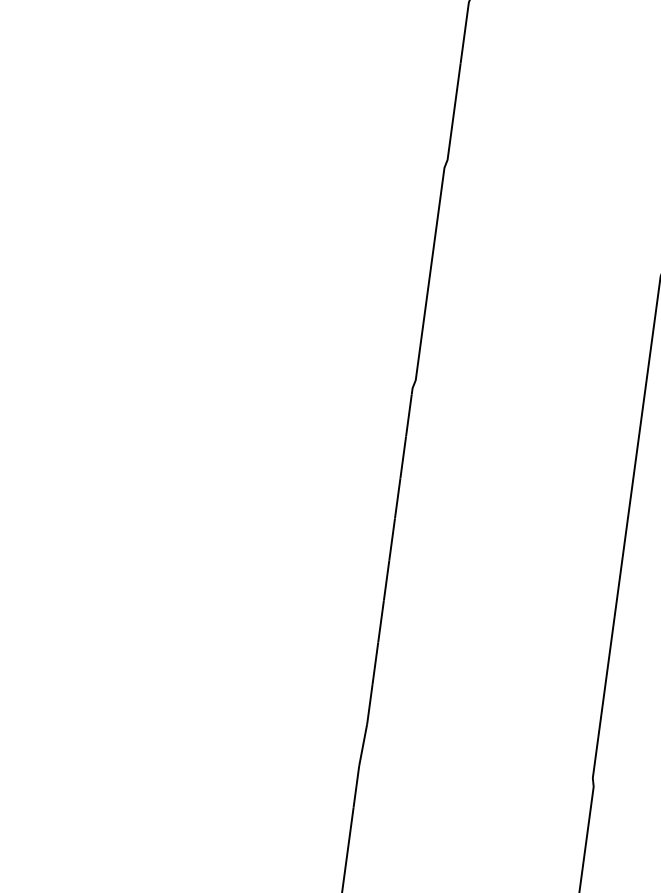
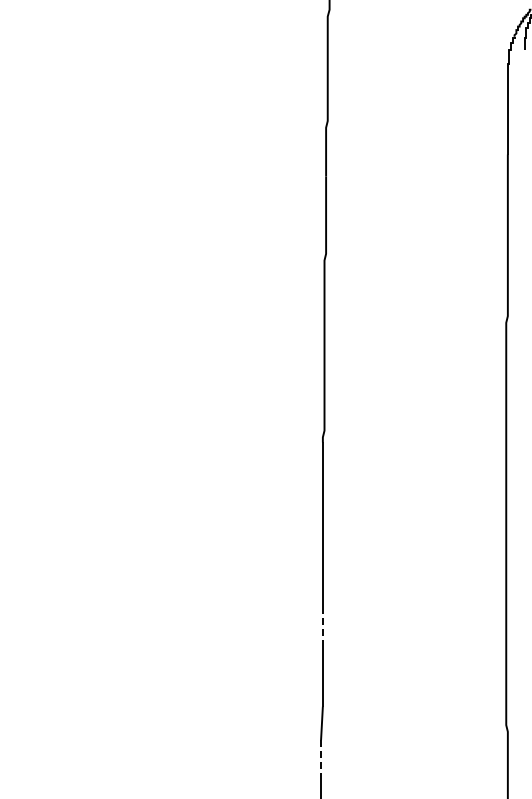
line: (380, 621) -> (322, 624), solid -> dashed
line: (356, 787) -> (321, 757), solid -> dashed

